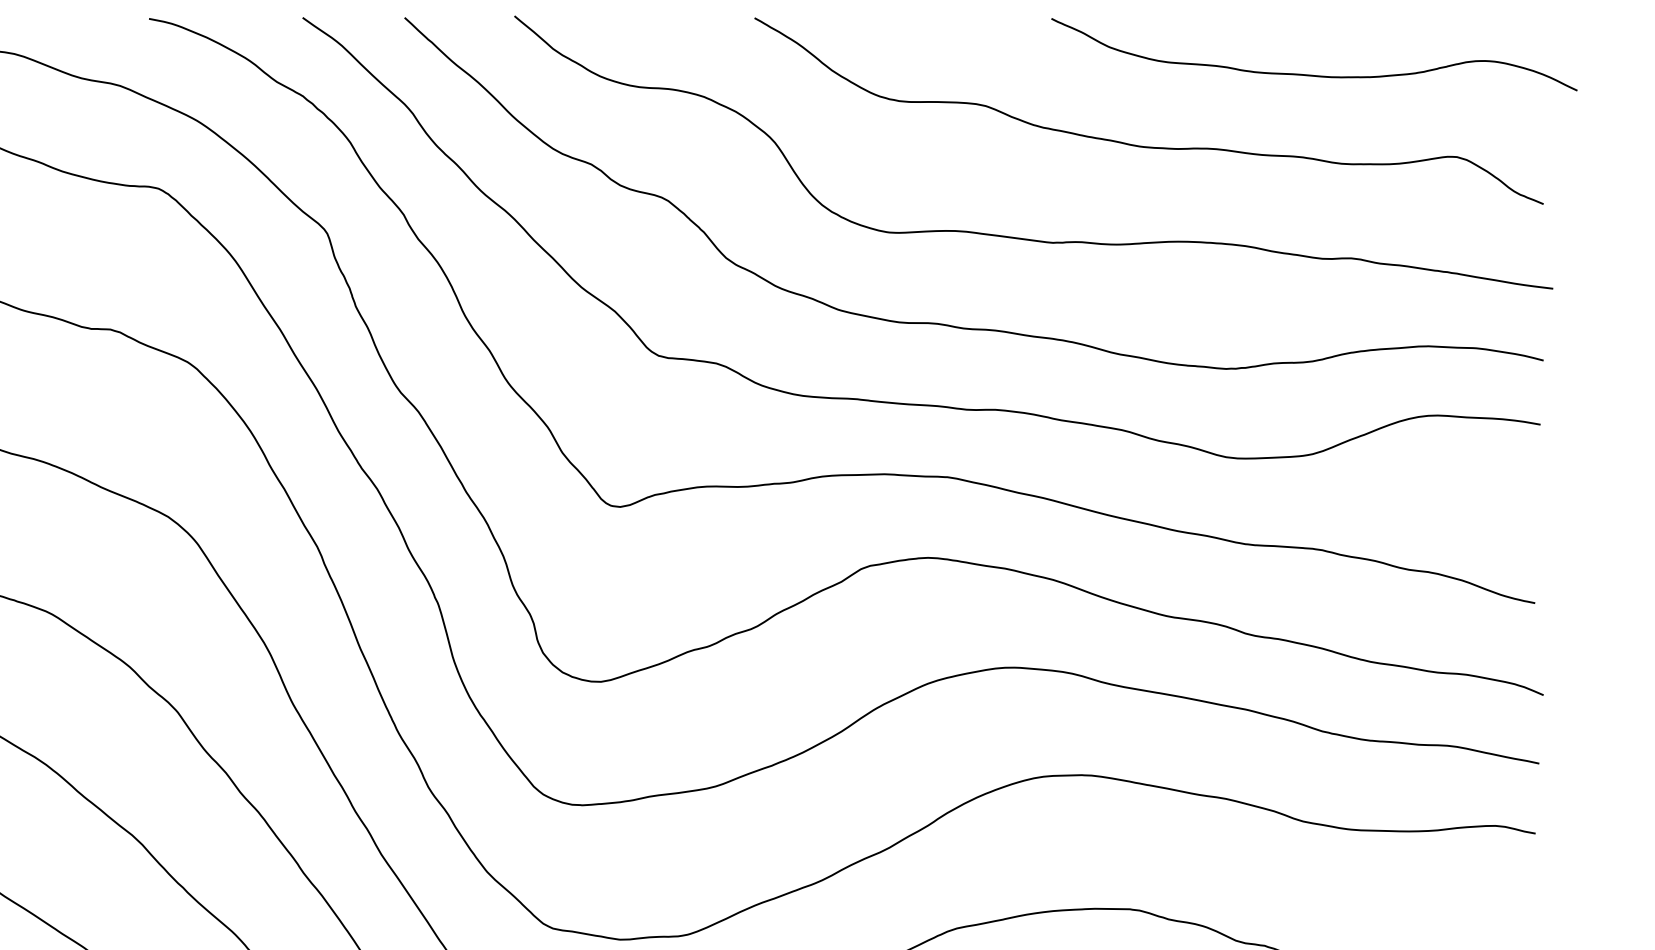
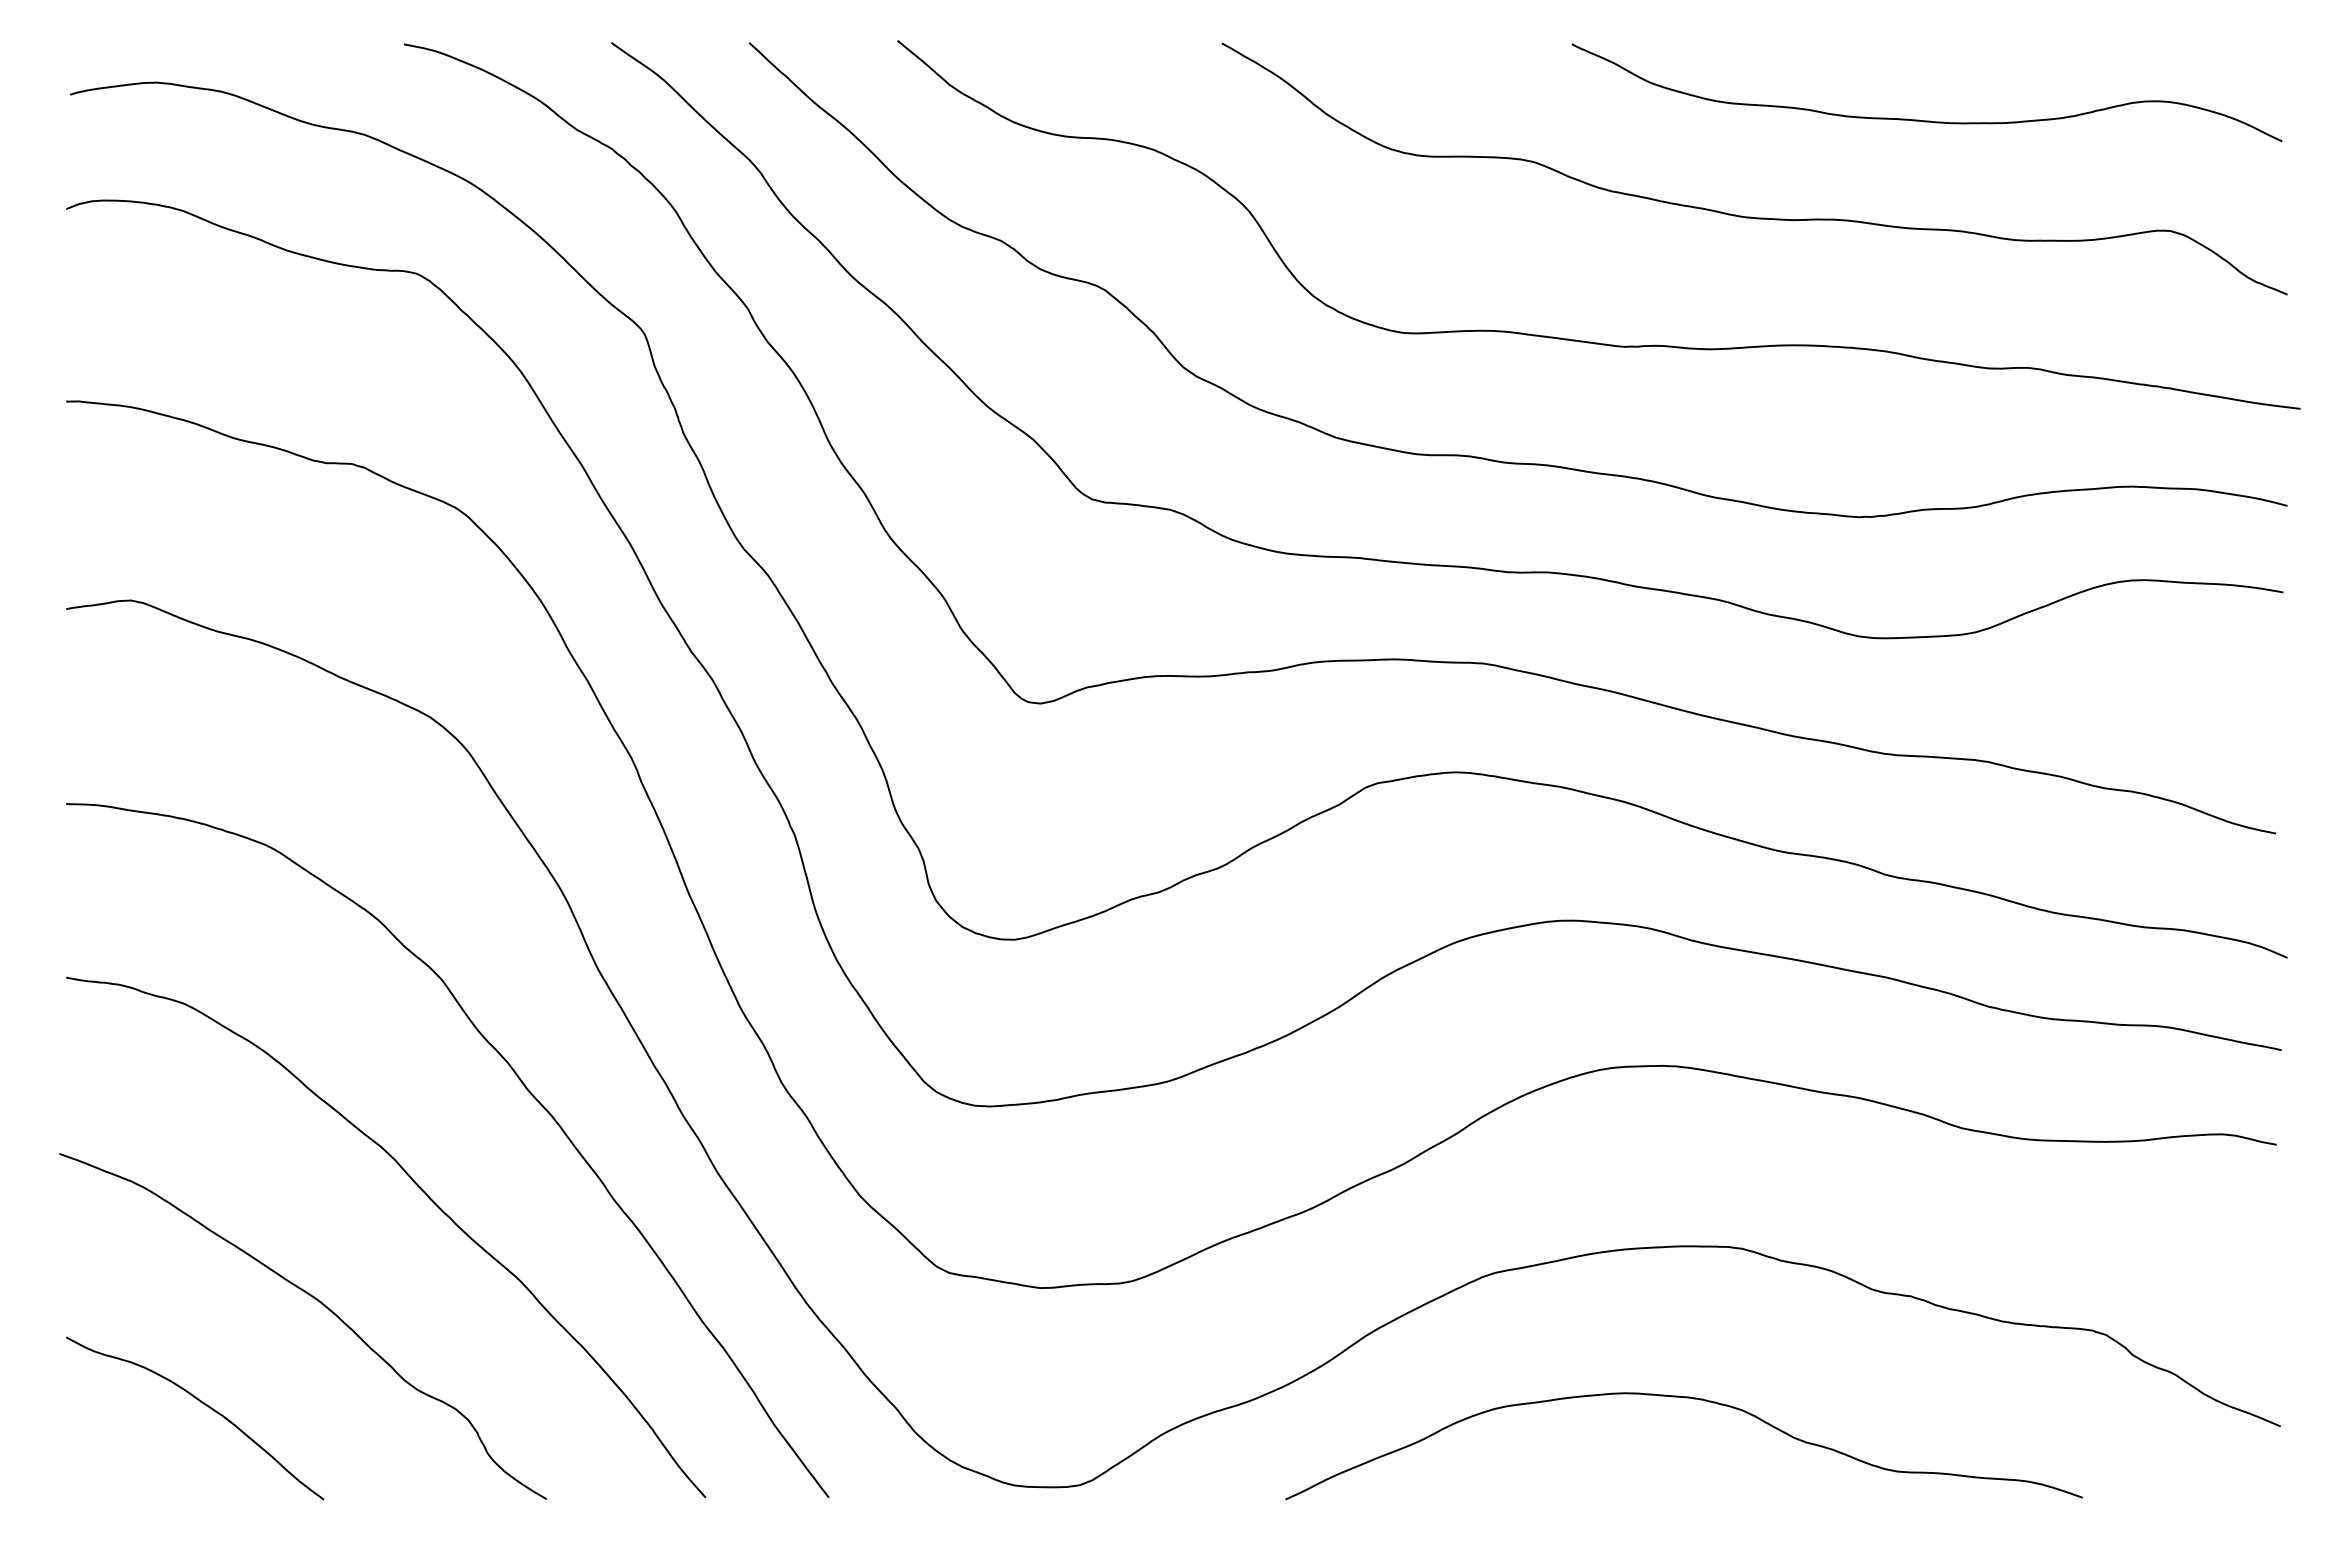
curve: (1308, 74) -> (1919, 119), moved

